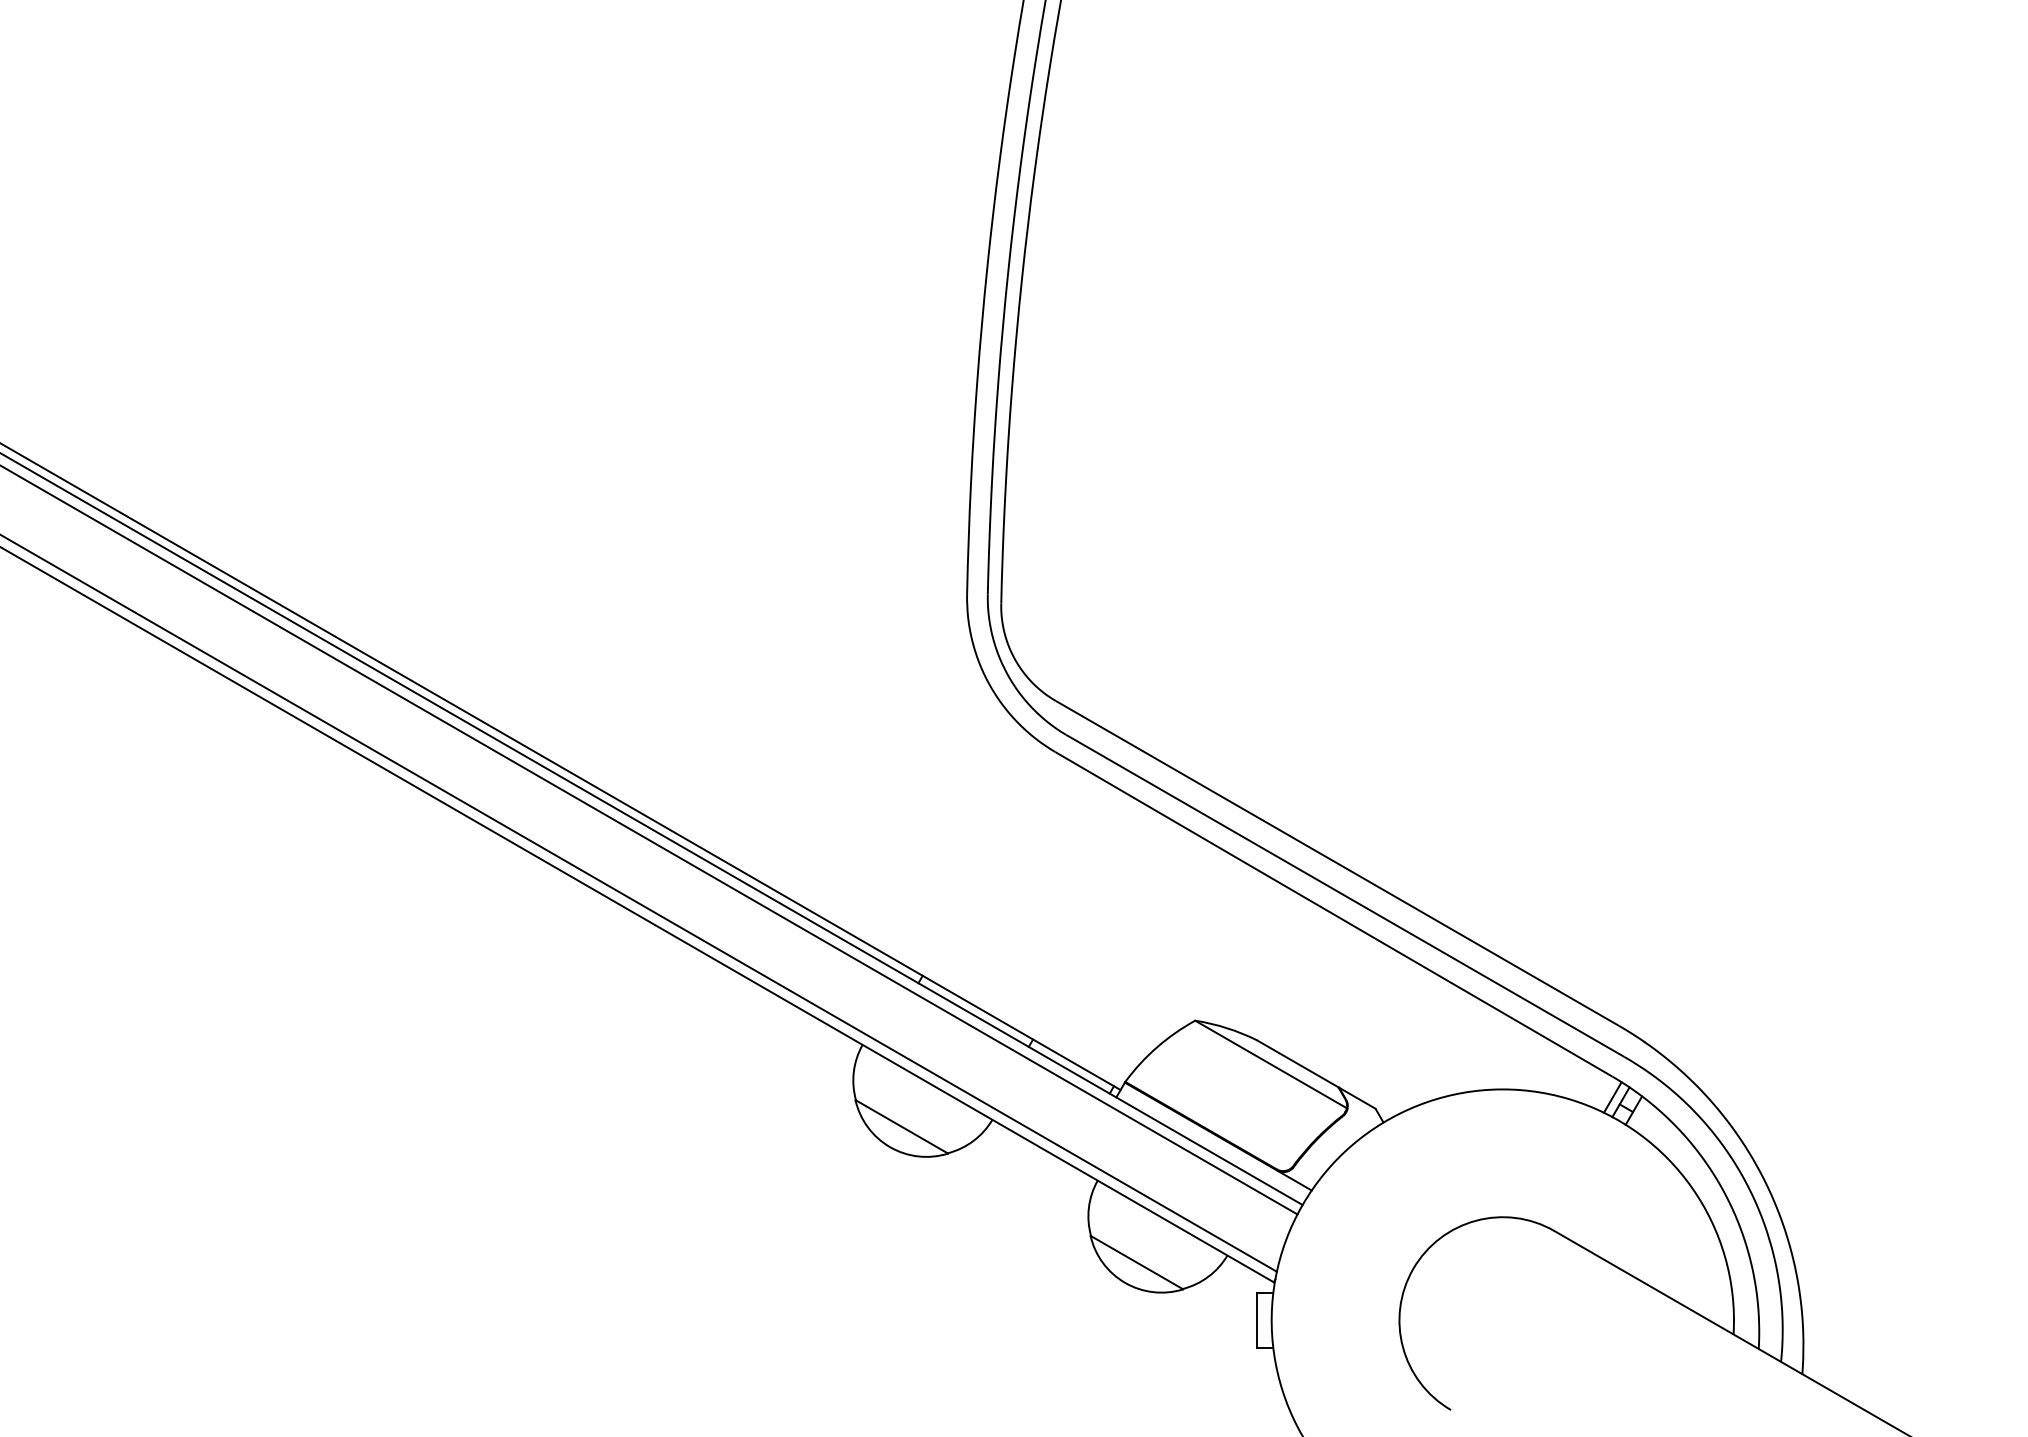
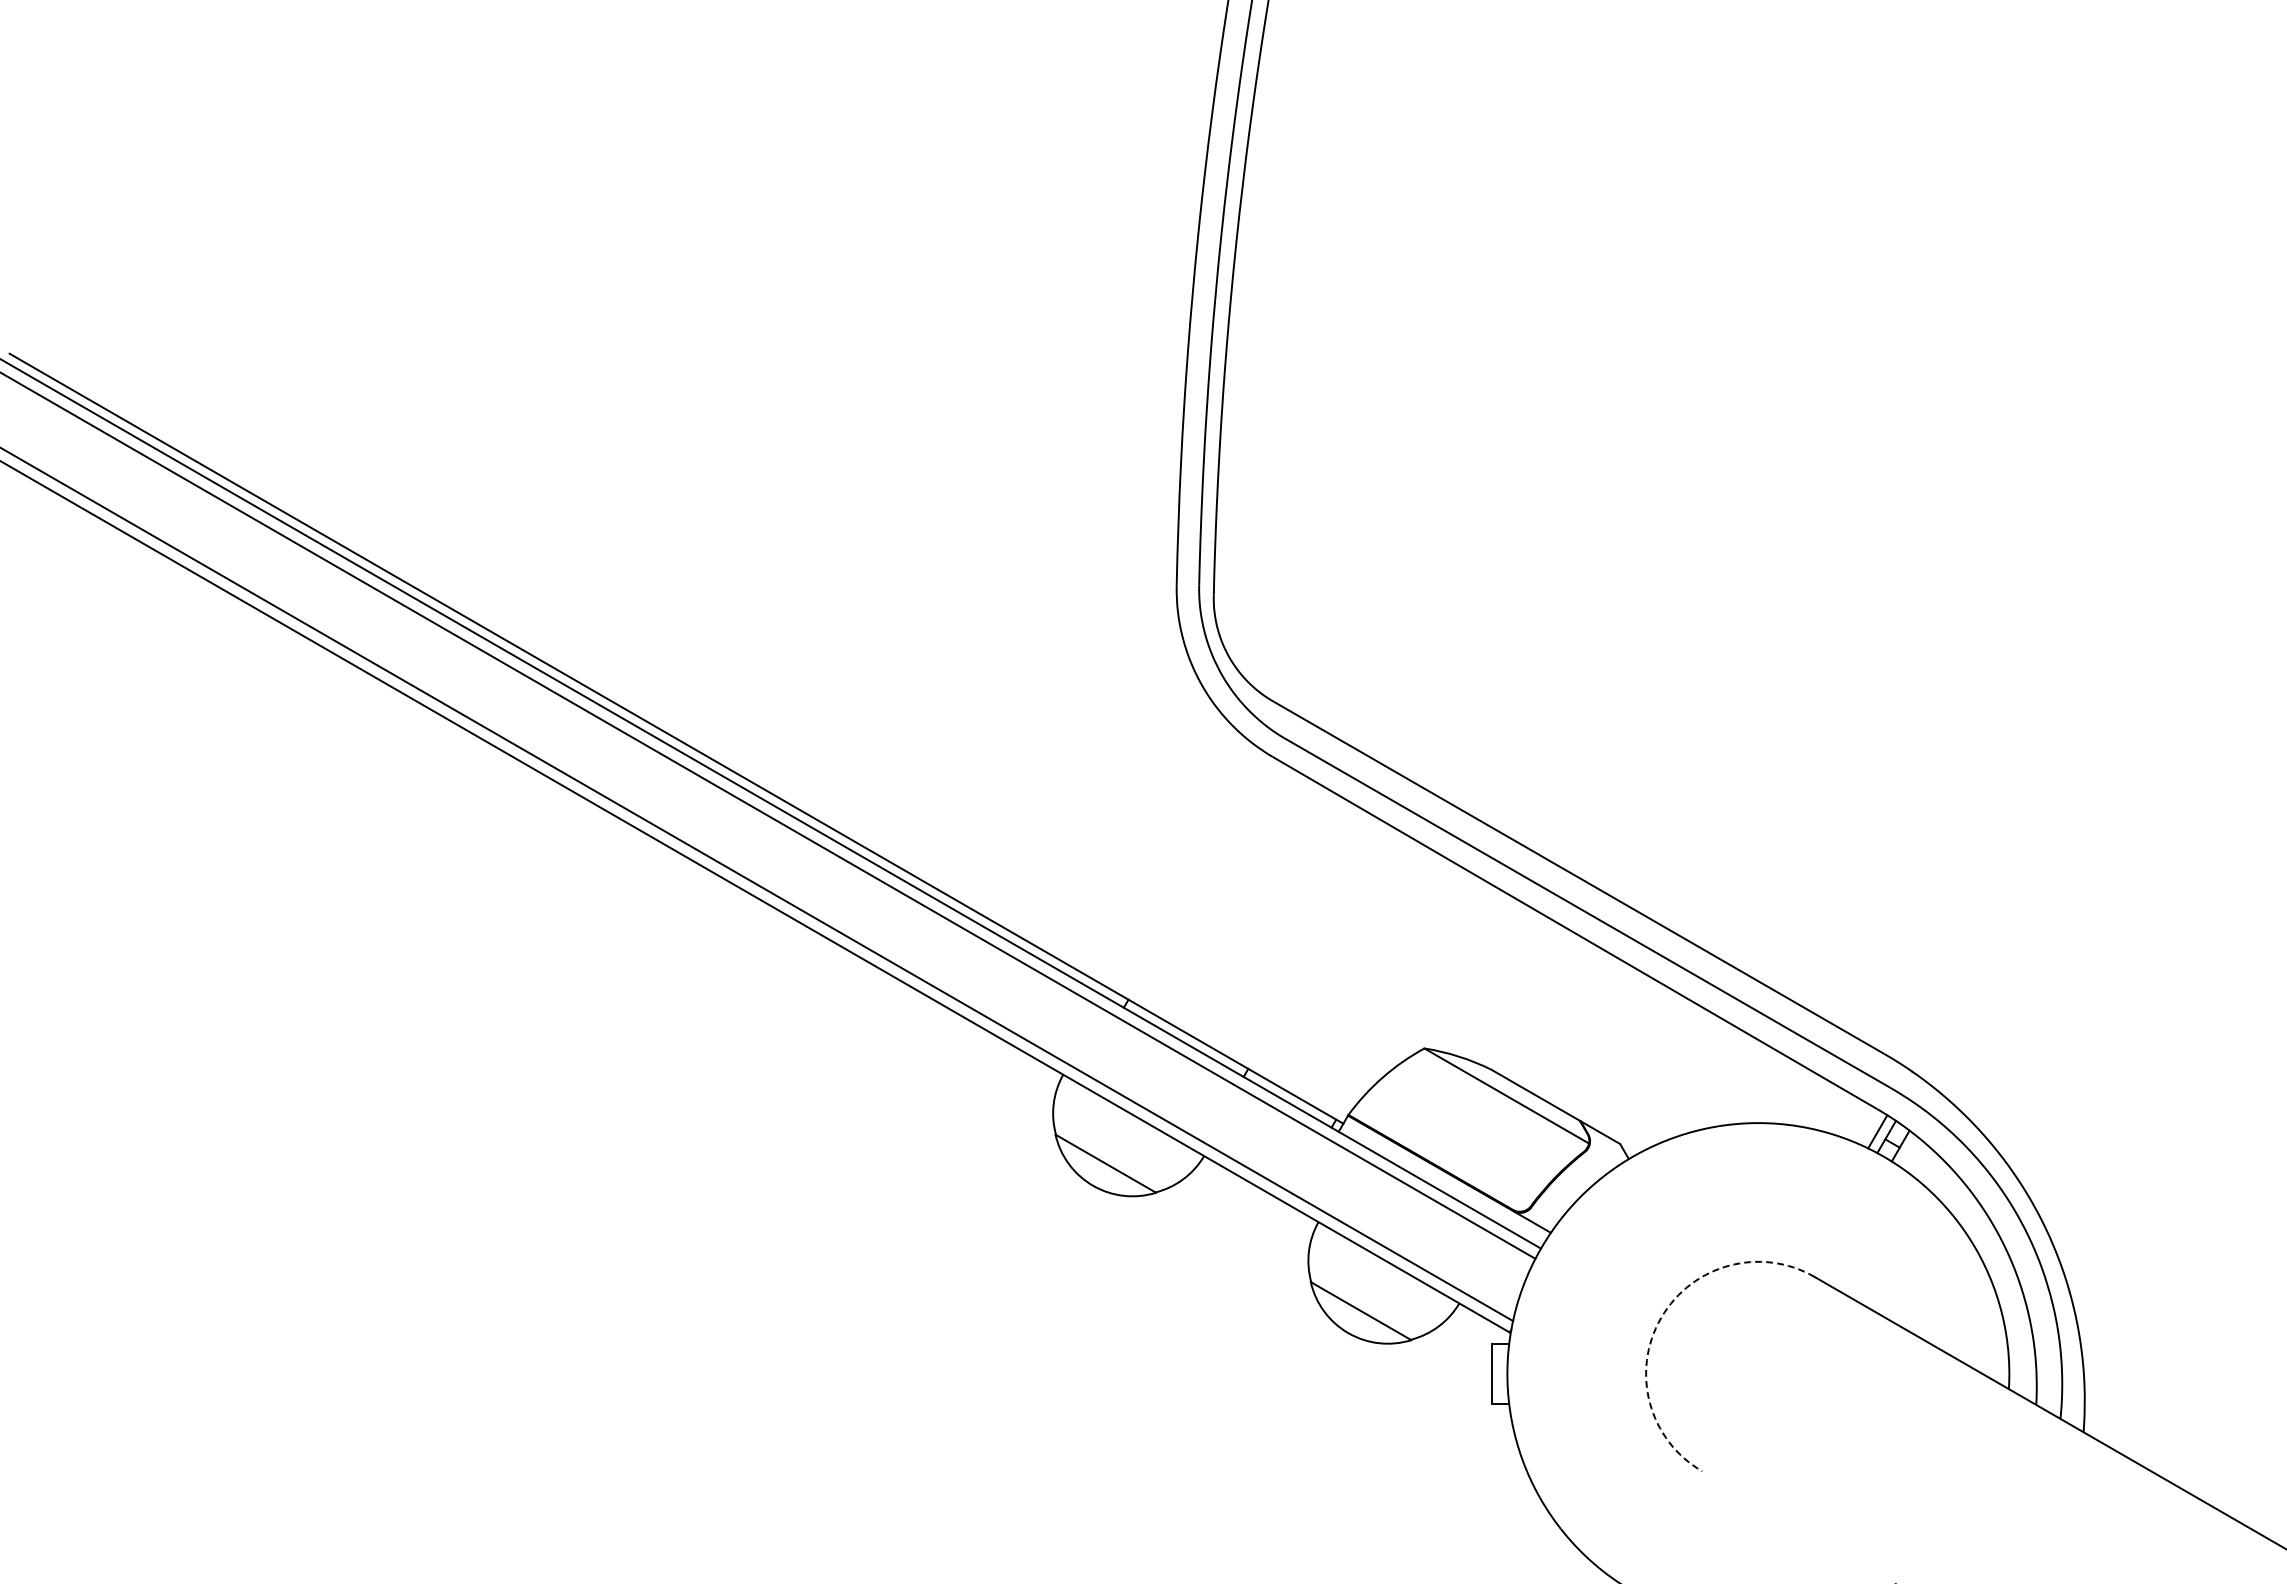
arc: (1413, 1268) -> (1661, 1317), solid -> dashed

